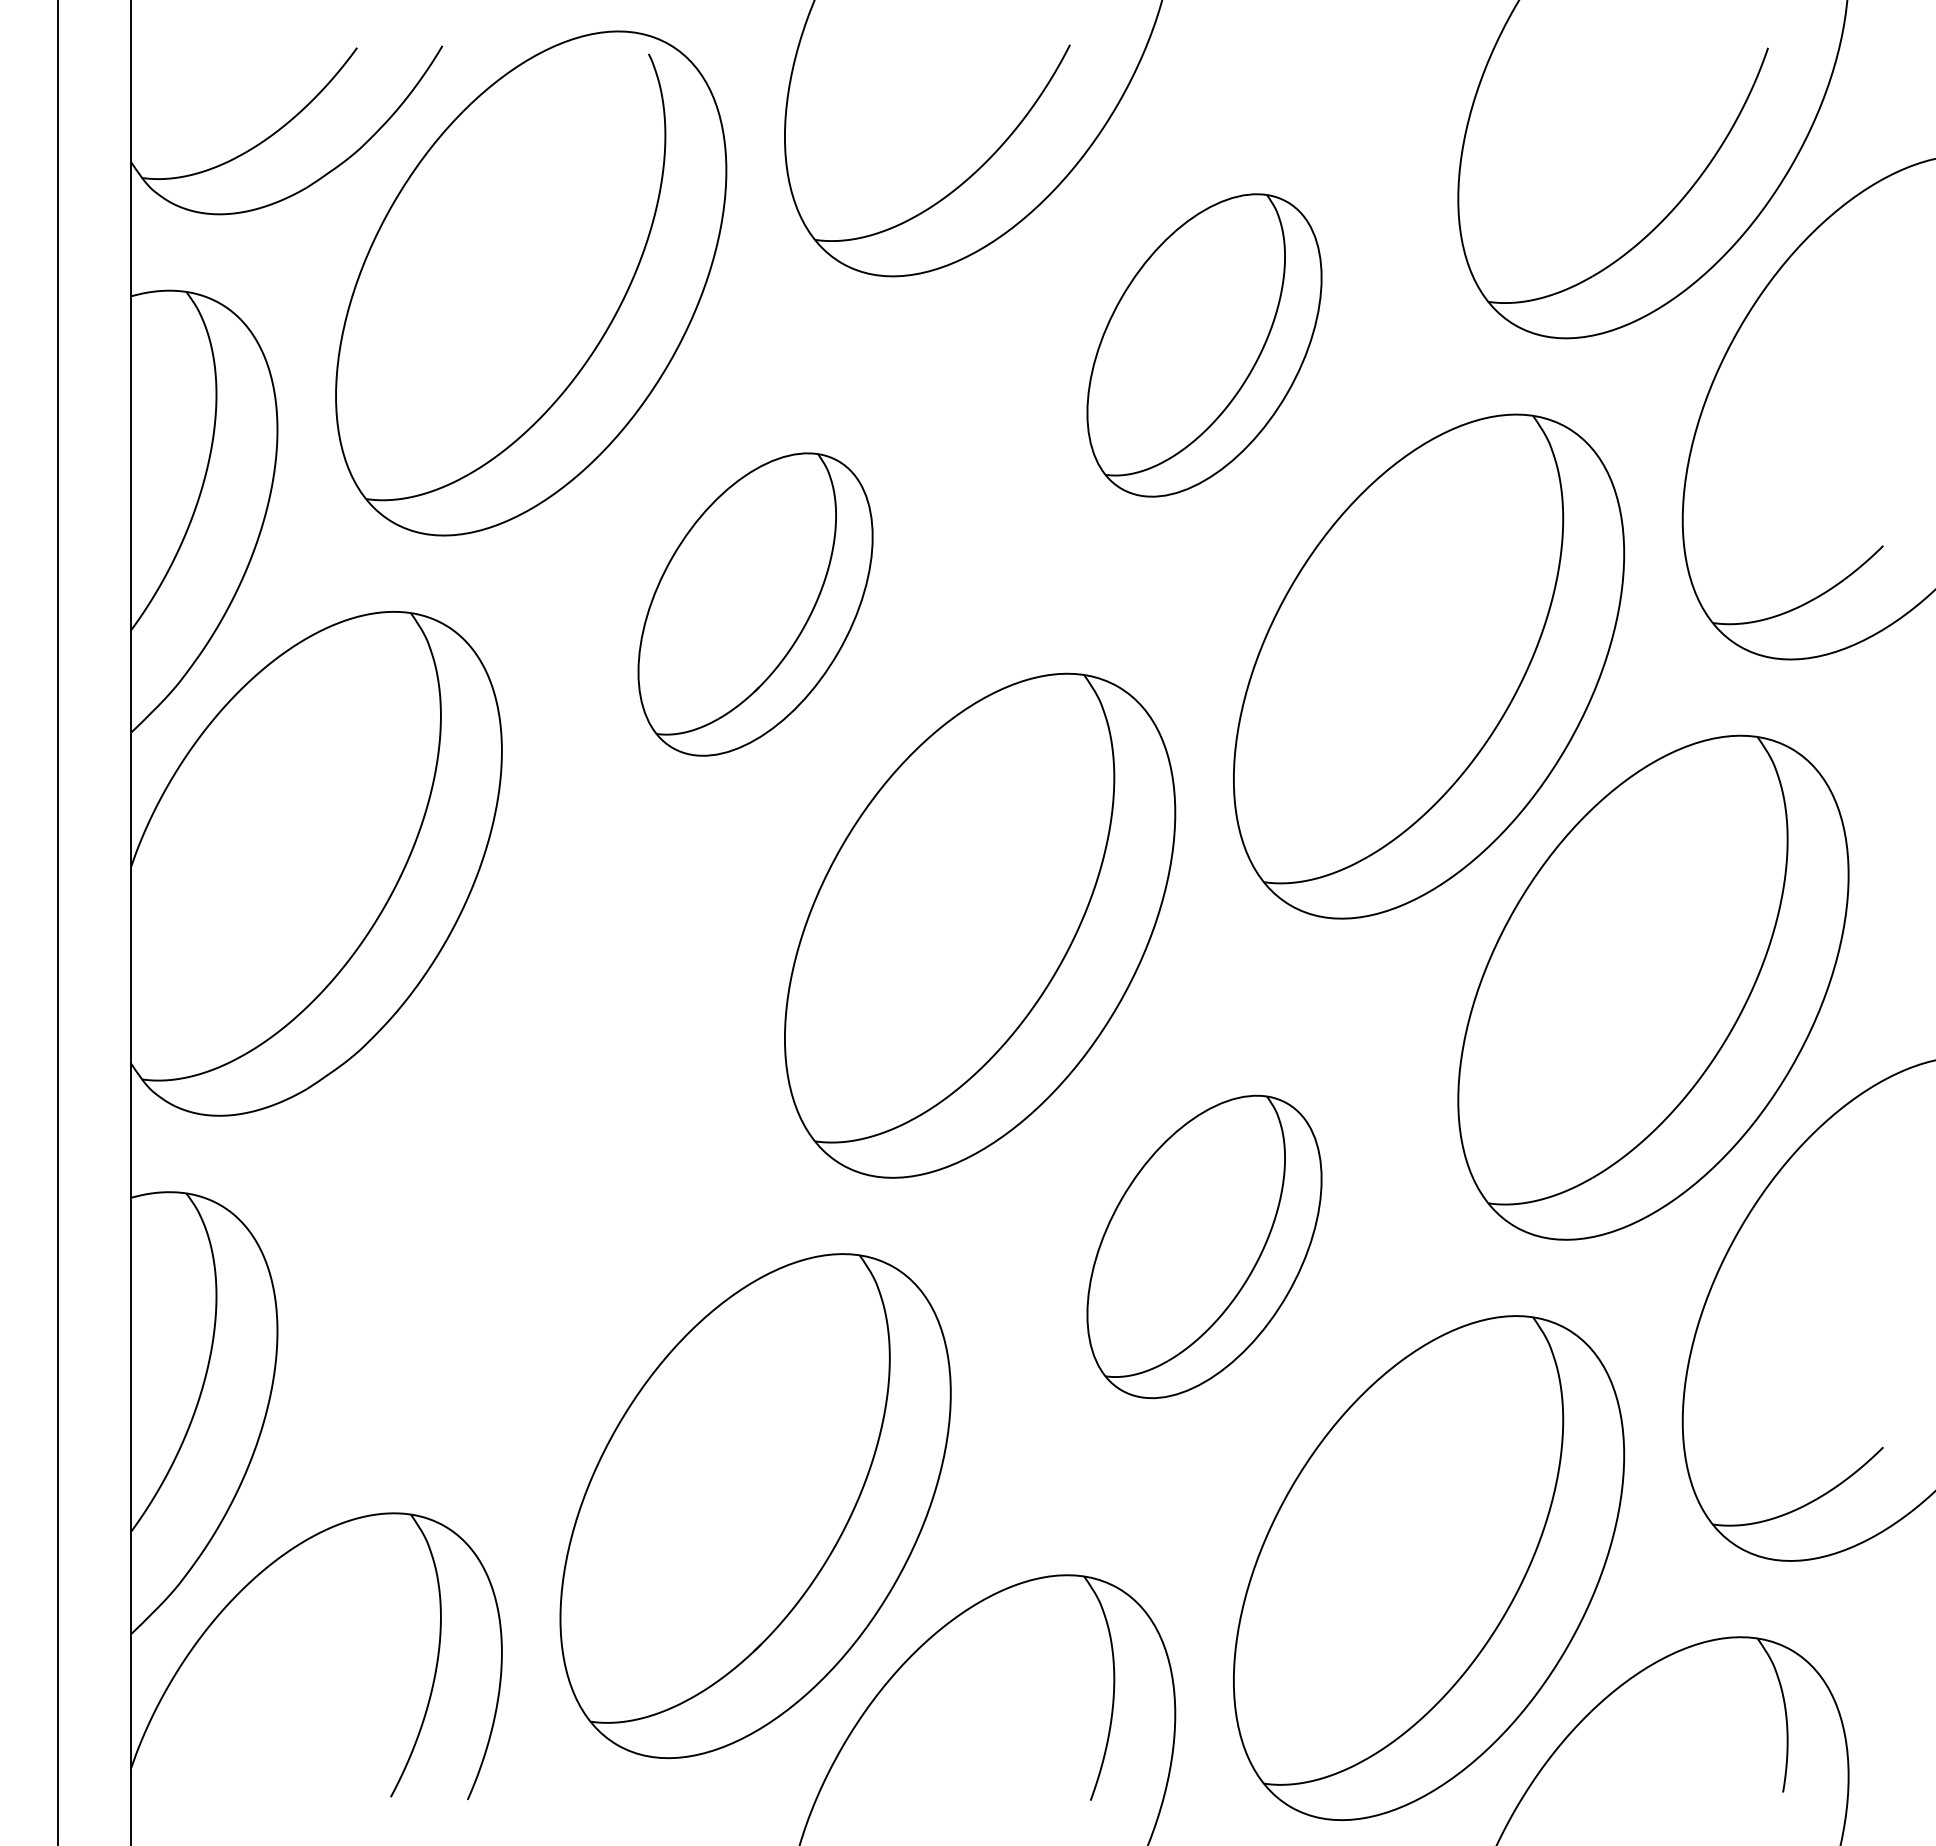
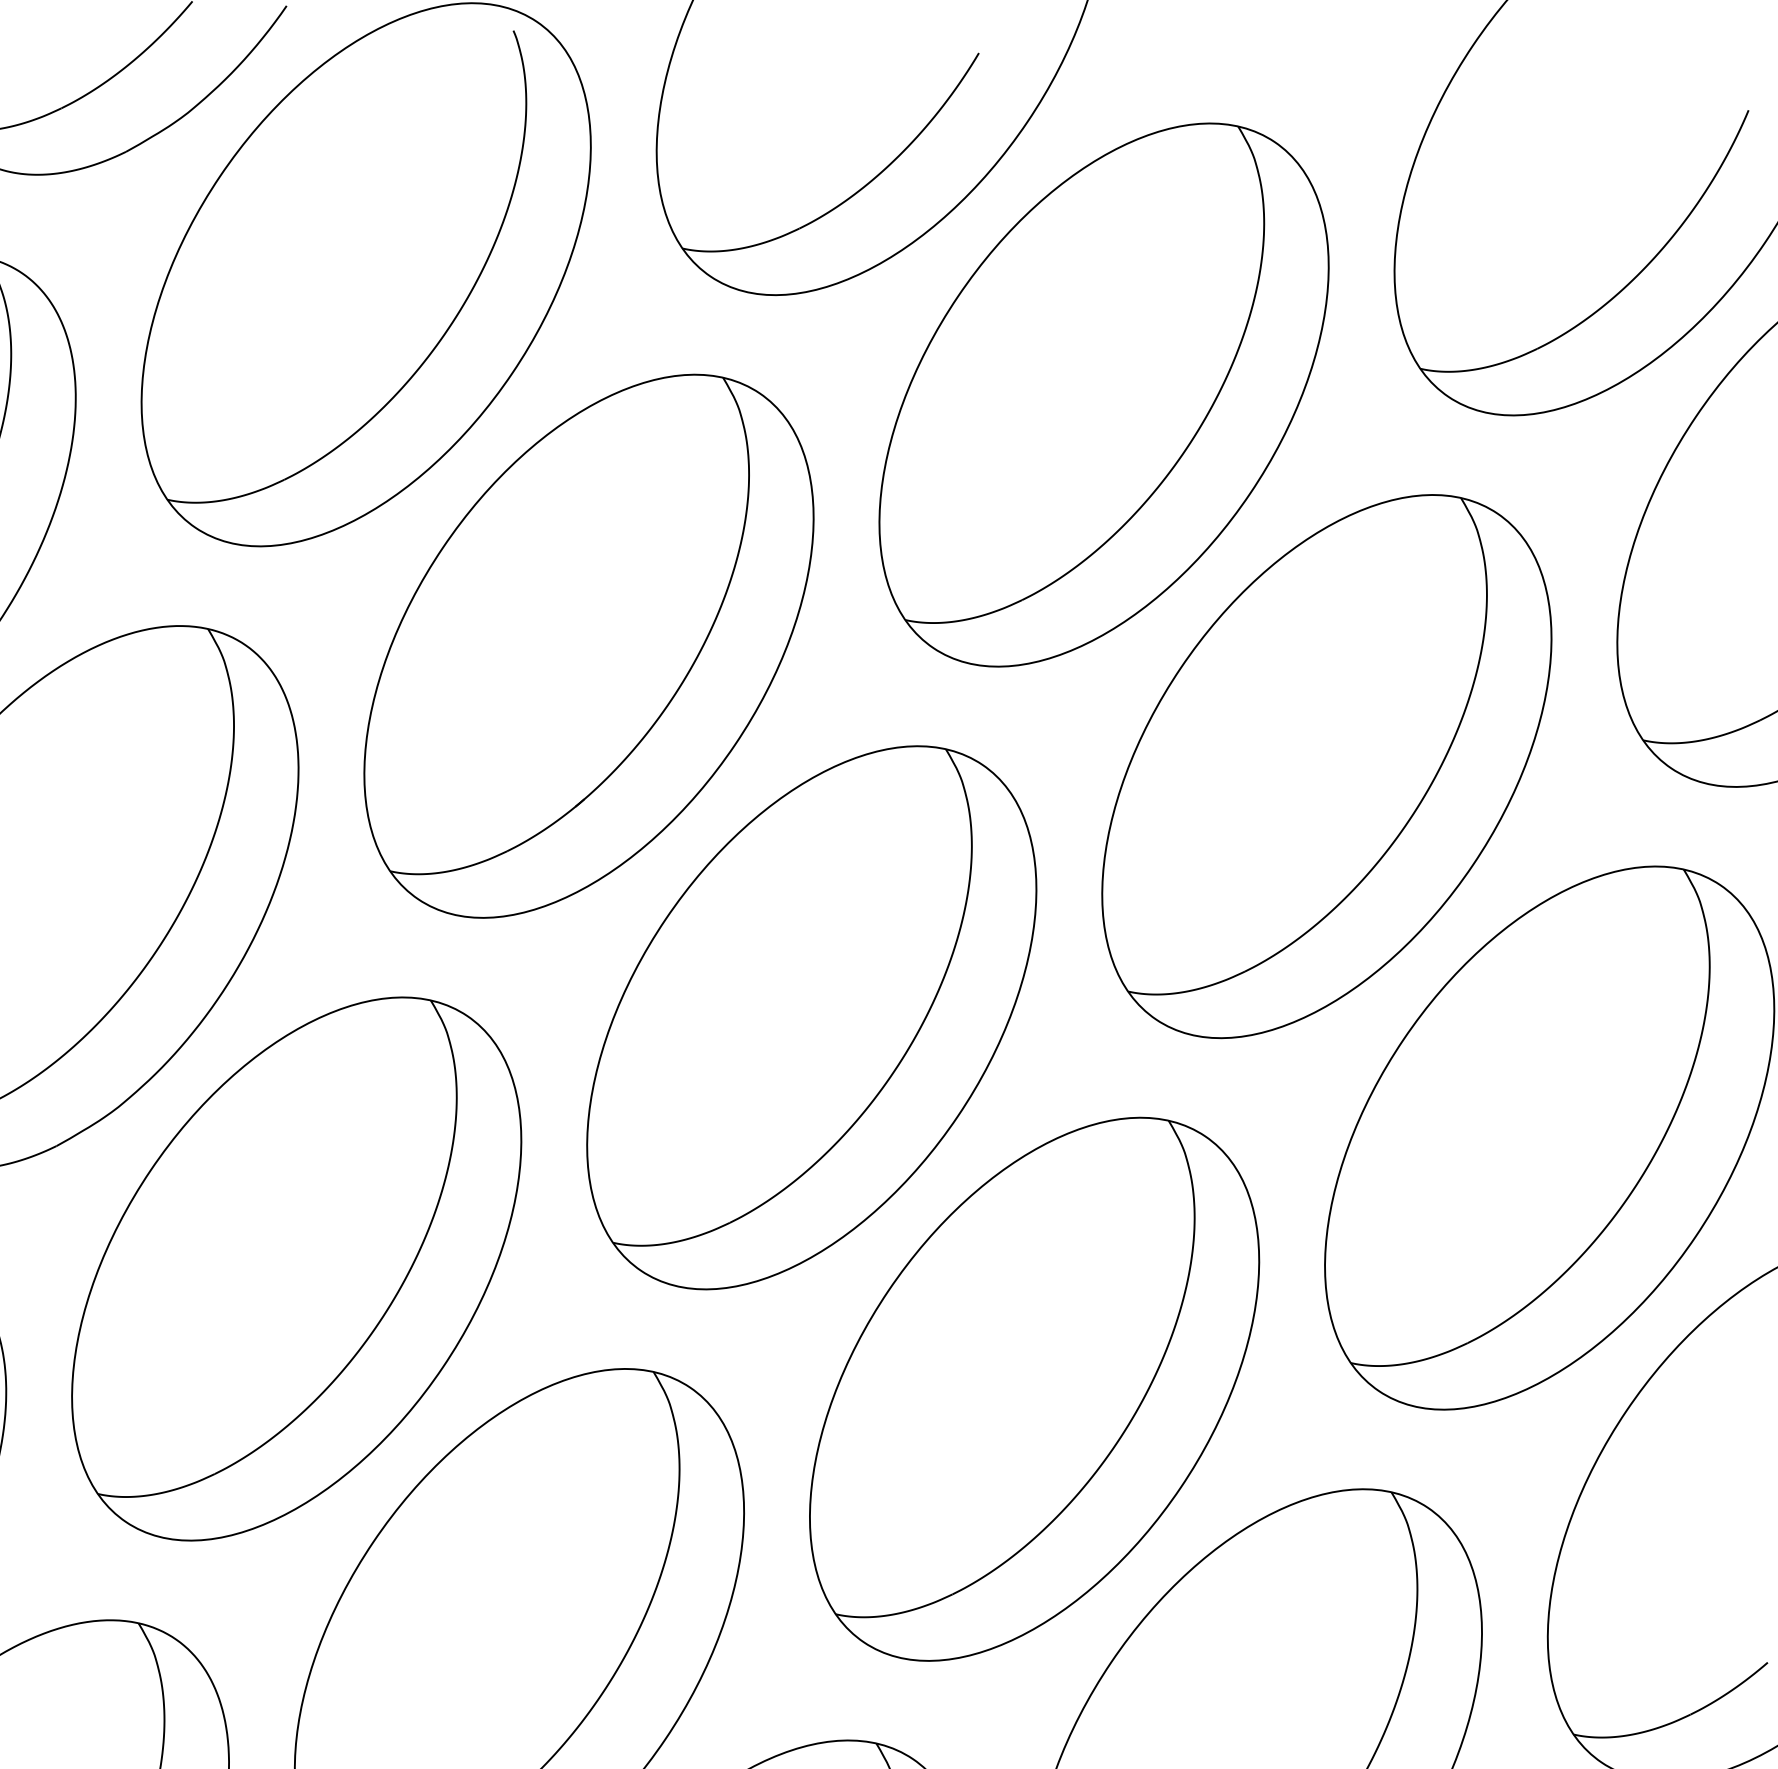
part: (1204, 345) -> (1104, 395), size x1.67
part: (755, 604) -> (588, 646), size x1.67
part: (531, 1184) -> (297, 1268), added
part: (1204, 1246) -> (1034, 1388), size x1.67

